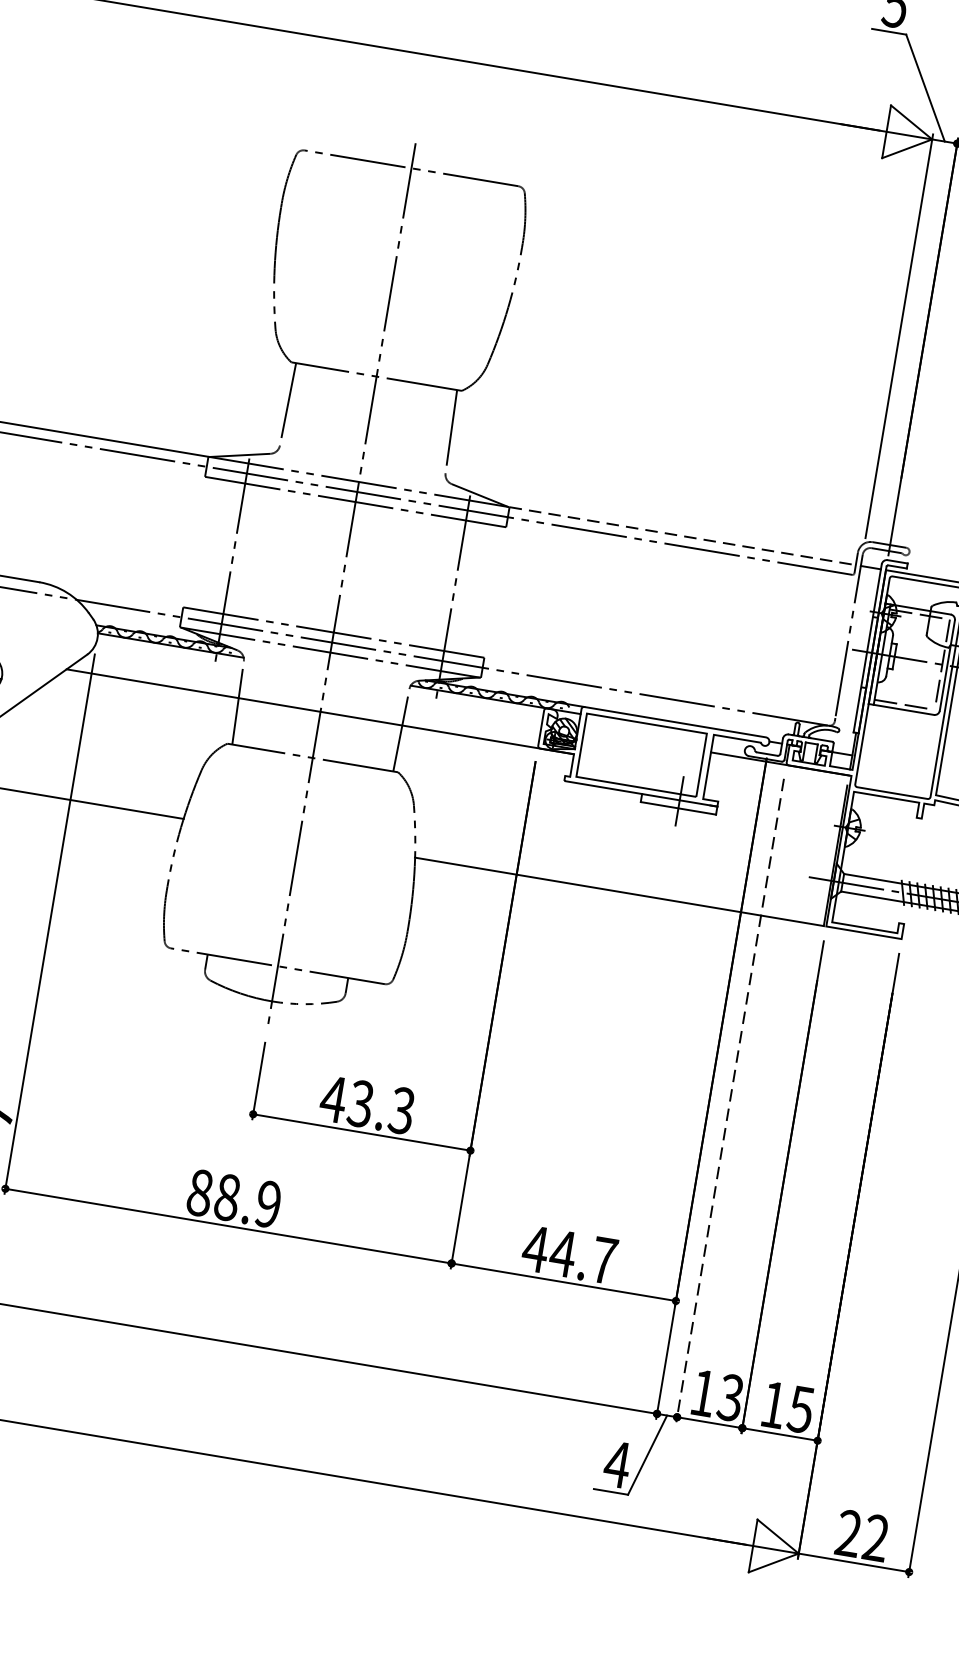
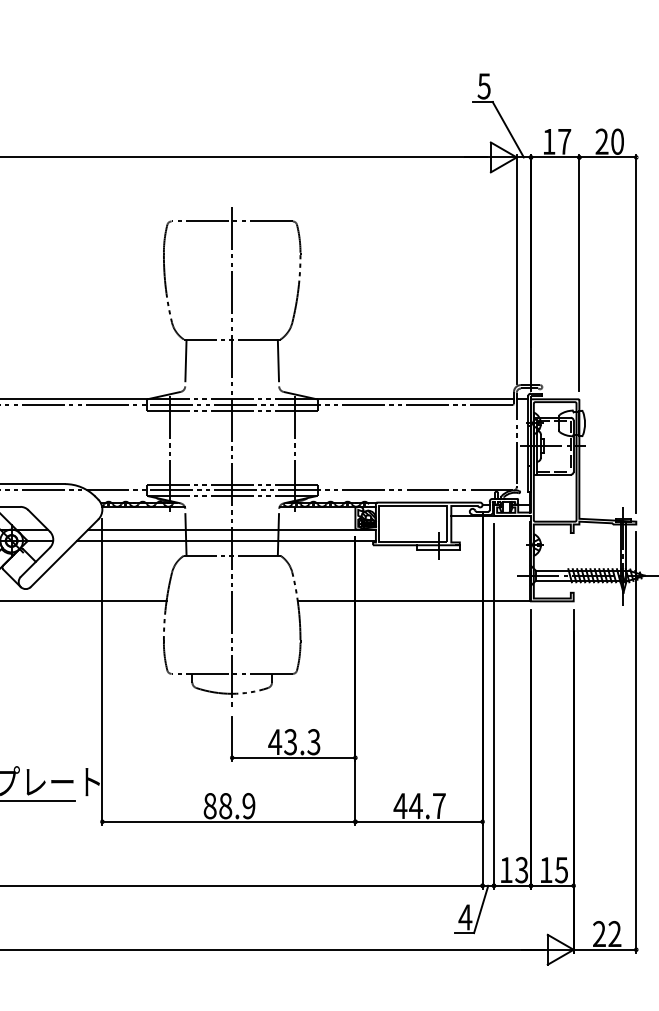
line: (683, 536) -> (416, 399), dashed -> solid
line: (305, 730) -> (225, 541), added
line: (730, 1101) -> (494, 706), dashed -> solid

